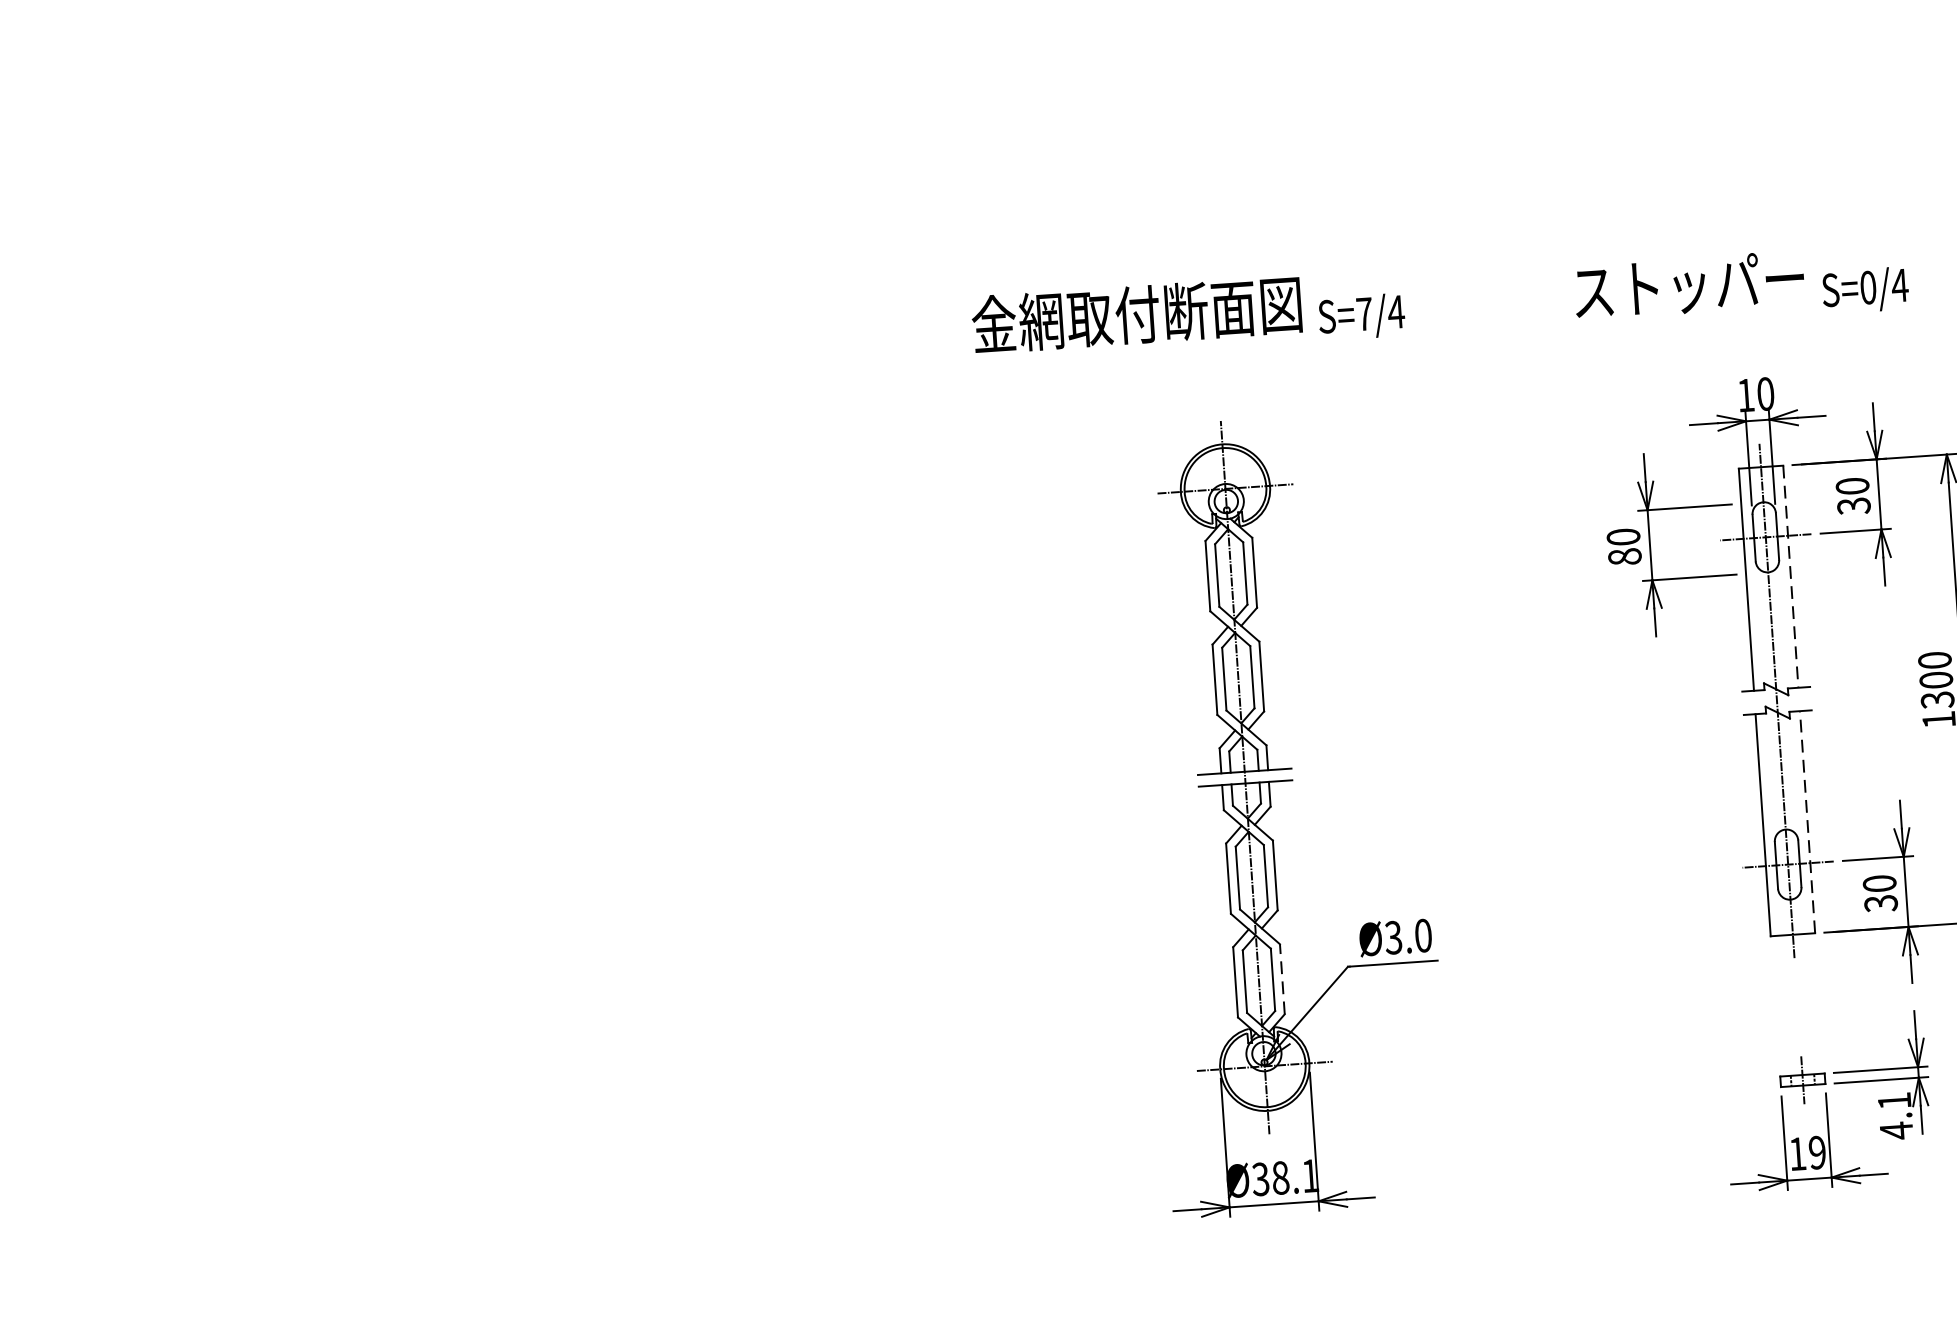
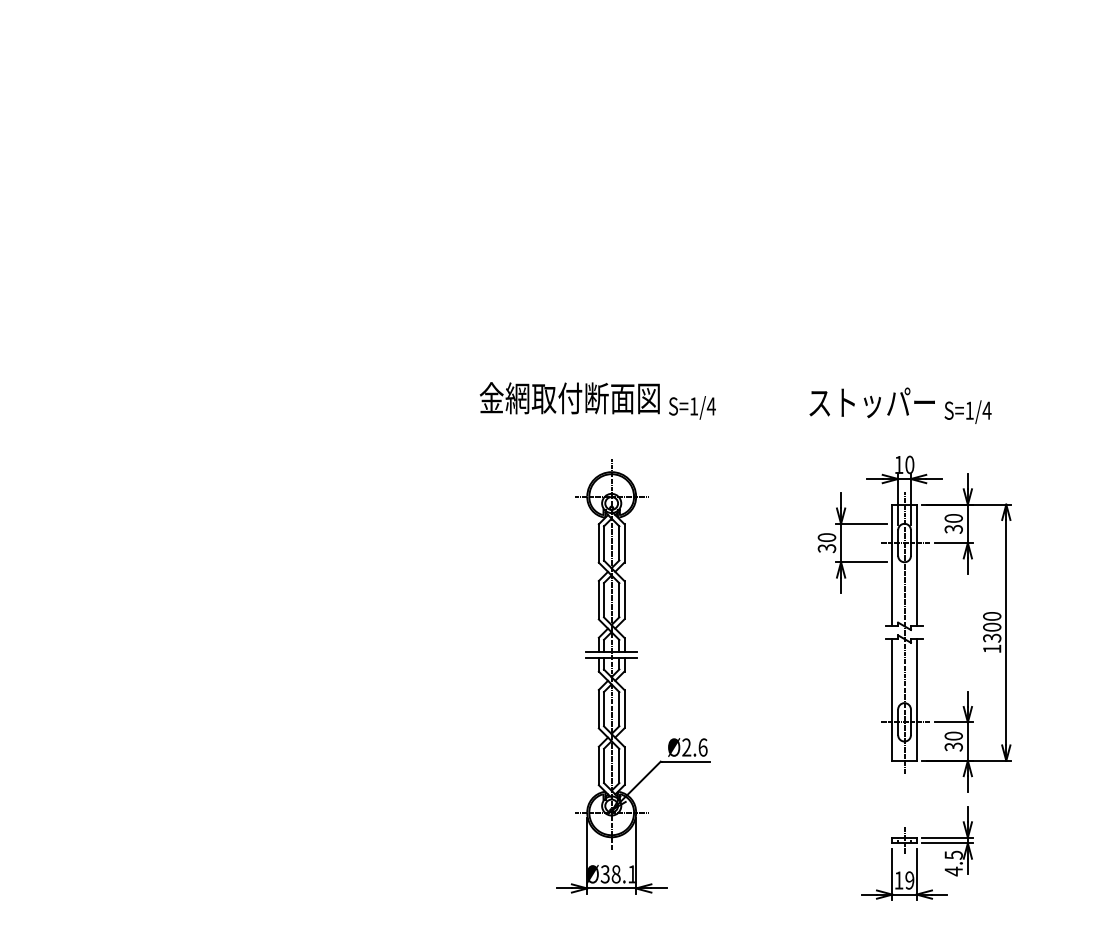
text: (1867, 287) -> (969, 410), S=0/4 -> S=1/4
text: (1365, 314) -> (694, 406), S=7/4 -> S=1/4
text: (1624, 557) -> (826, 548), 80 -> 30
line: (1790, 576) -> (916, 565), dashed -> solid
line: (1807, 821) -> (916, 699), dashed -> solid
text: (1407, 936) -> (694, 747), Ø3.0 -> Ø2.6
line: (1282, 978) -> (624, 765), dashed -> solid
text: (1893, 1099) -> (953, 854), 4.1 -> 4.5

